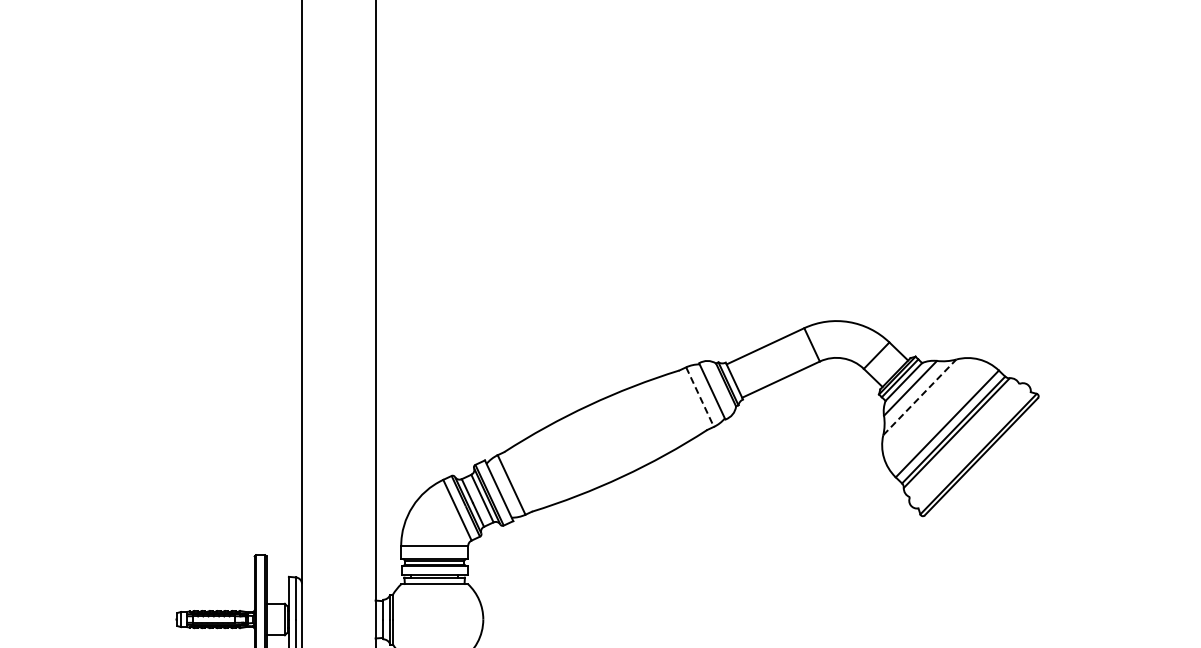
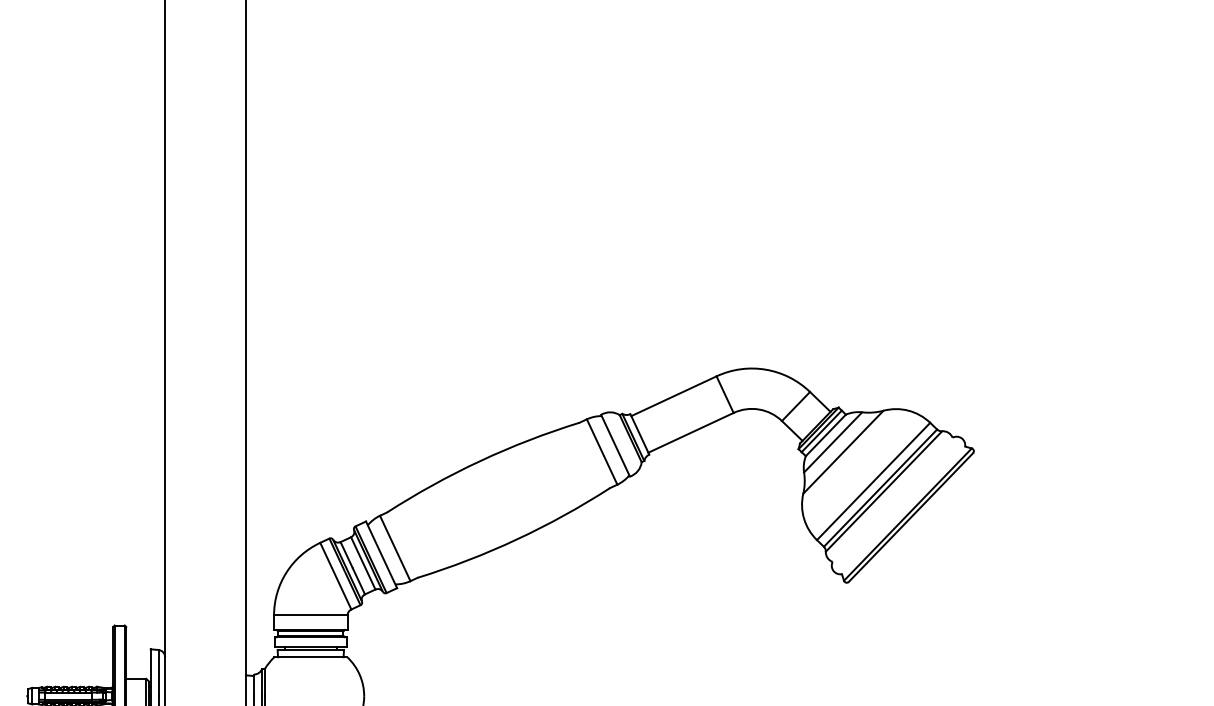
line: (700, 397) -> (602, 452), dashed -> solid
line: (919, 397) -> (843, 452), dashed -> solid

